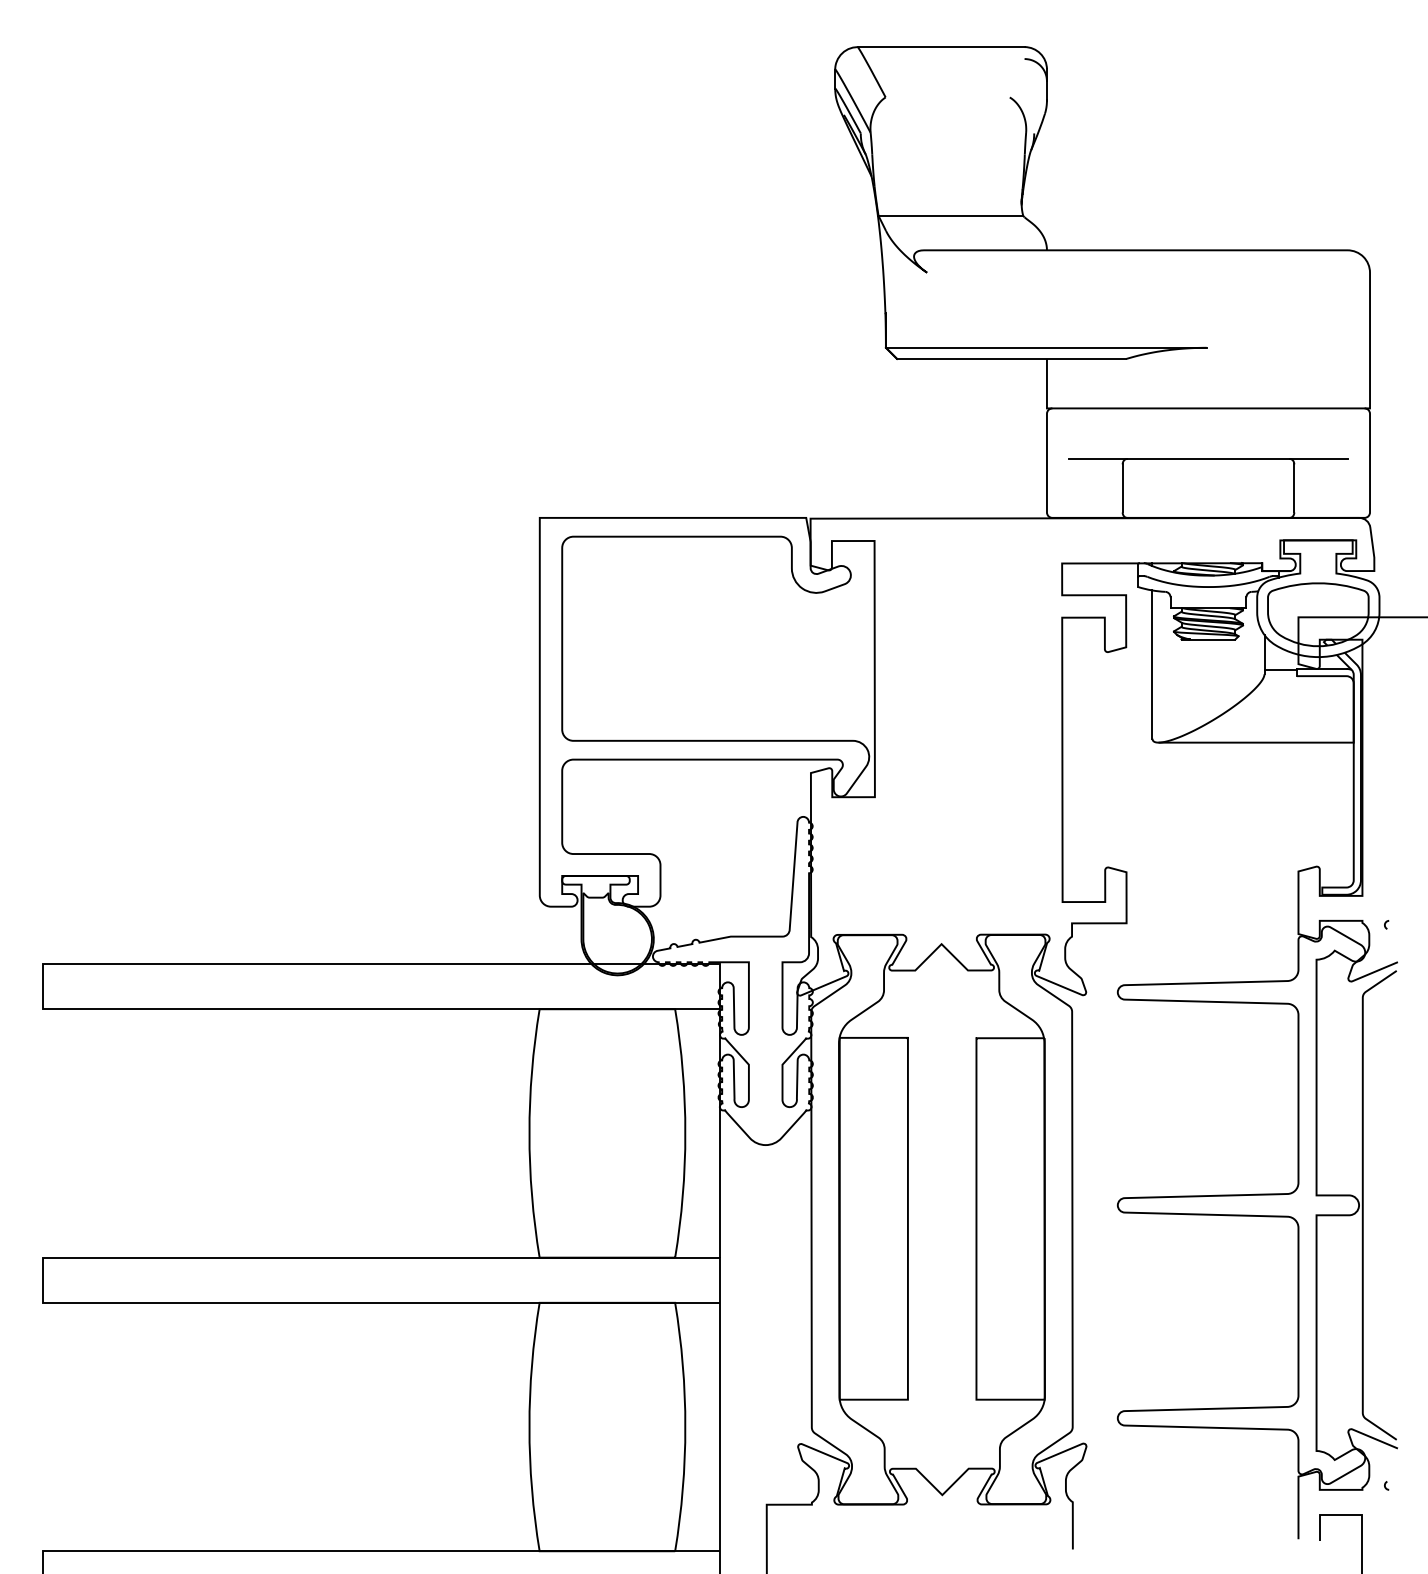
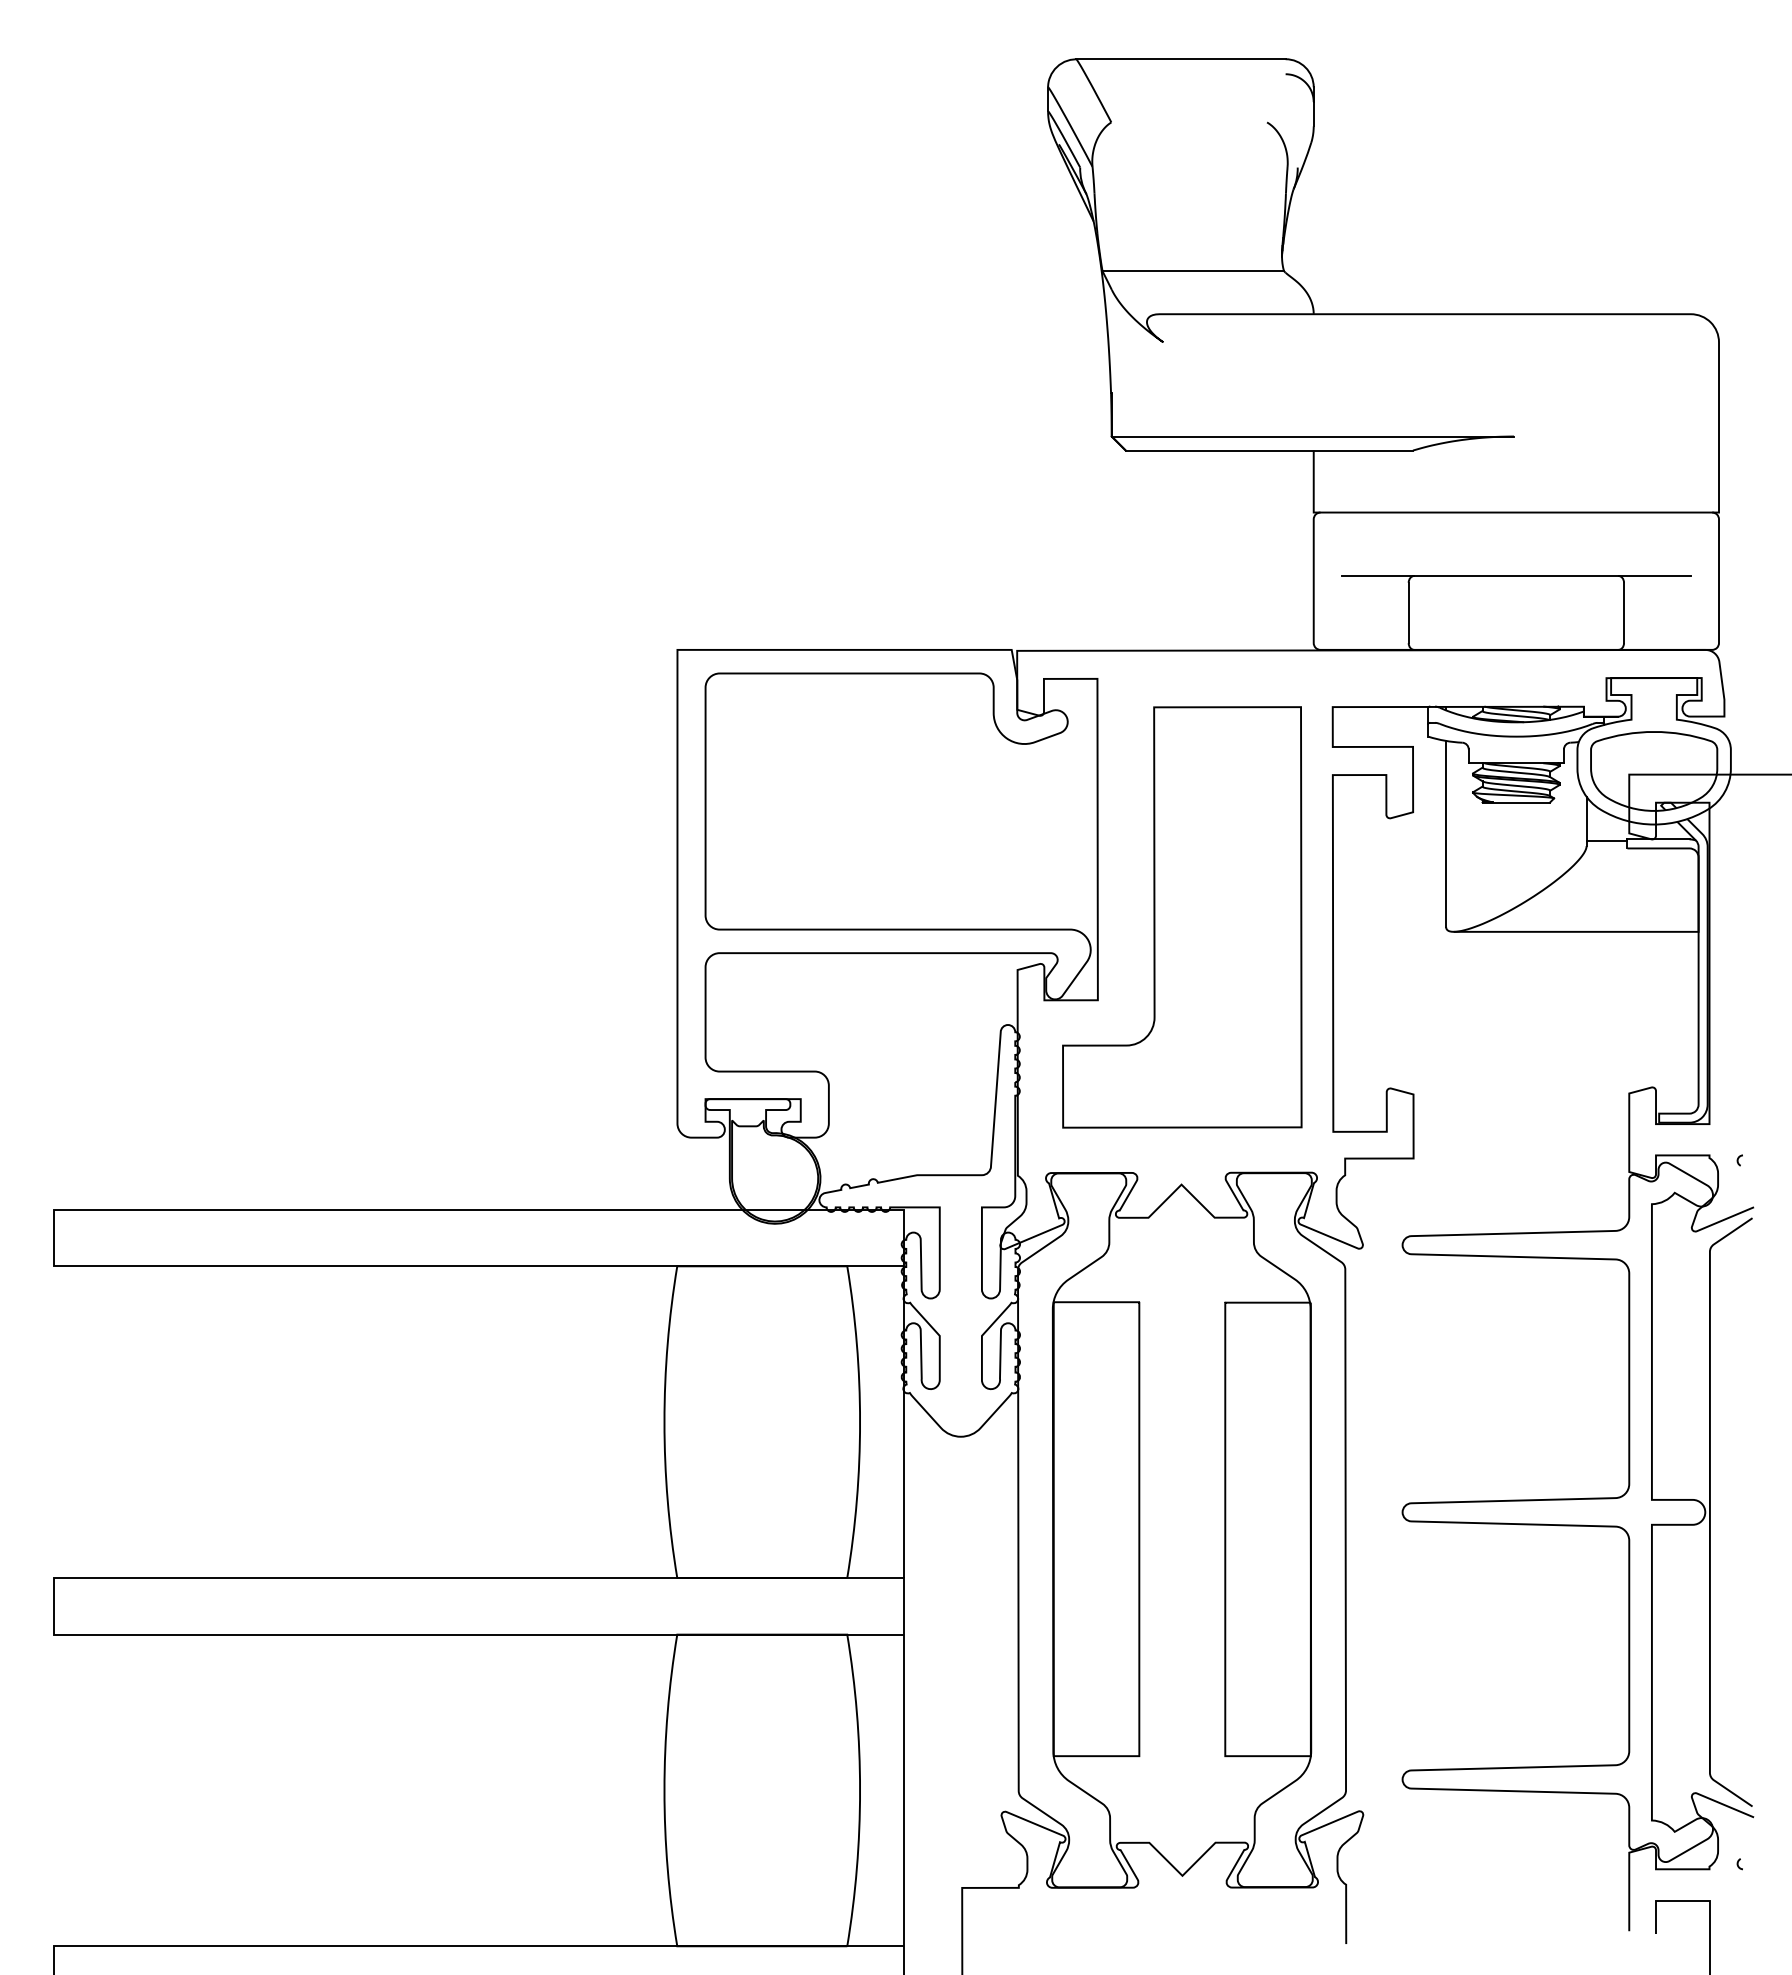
part: (942, 731) -> (1182, 917), added

